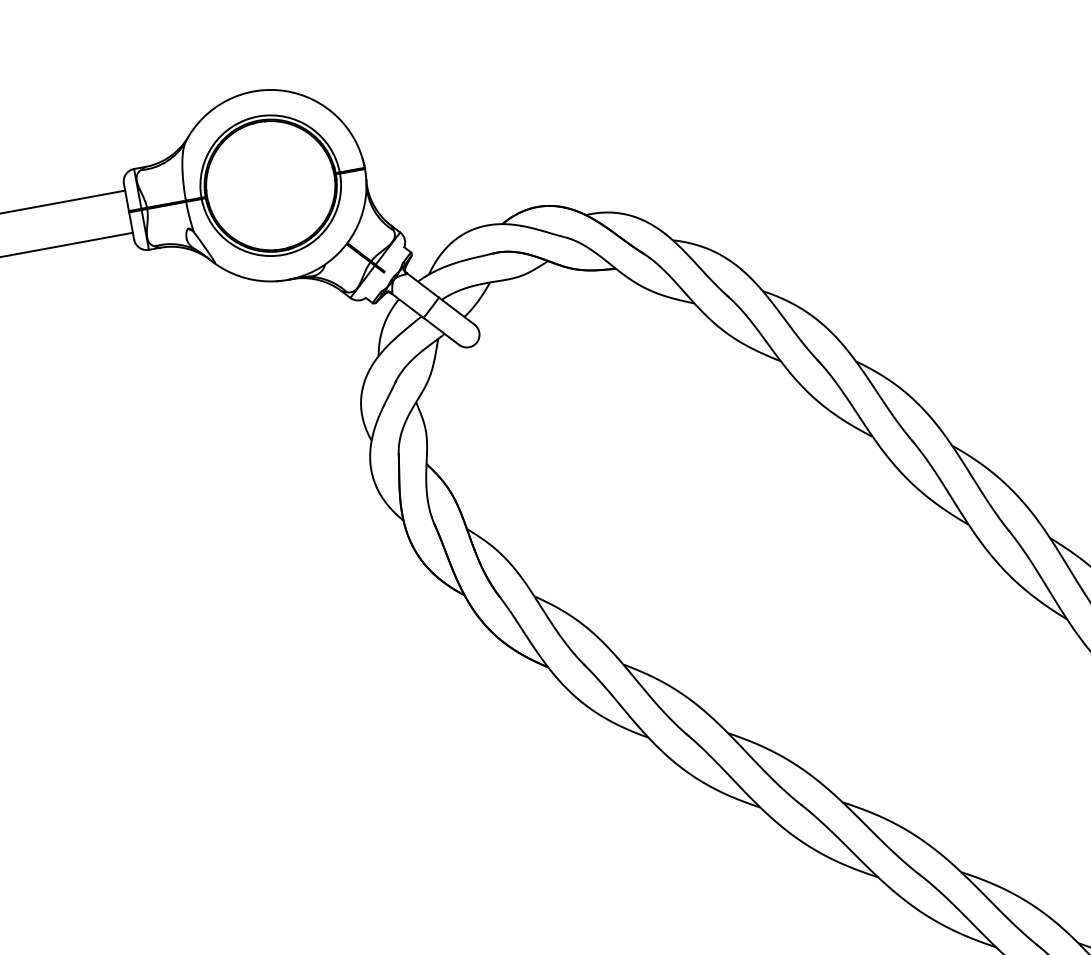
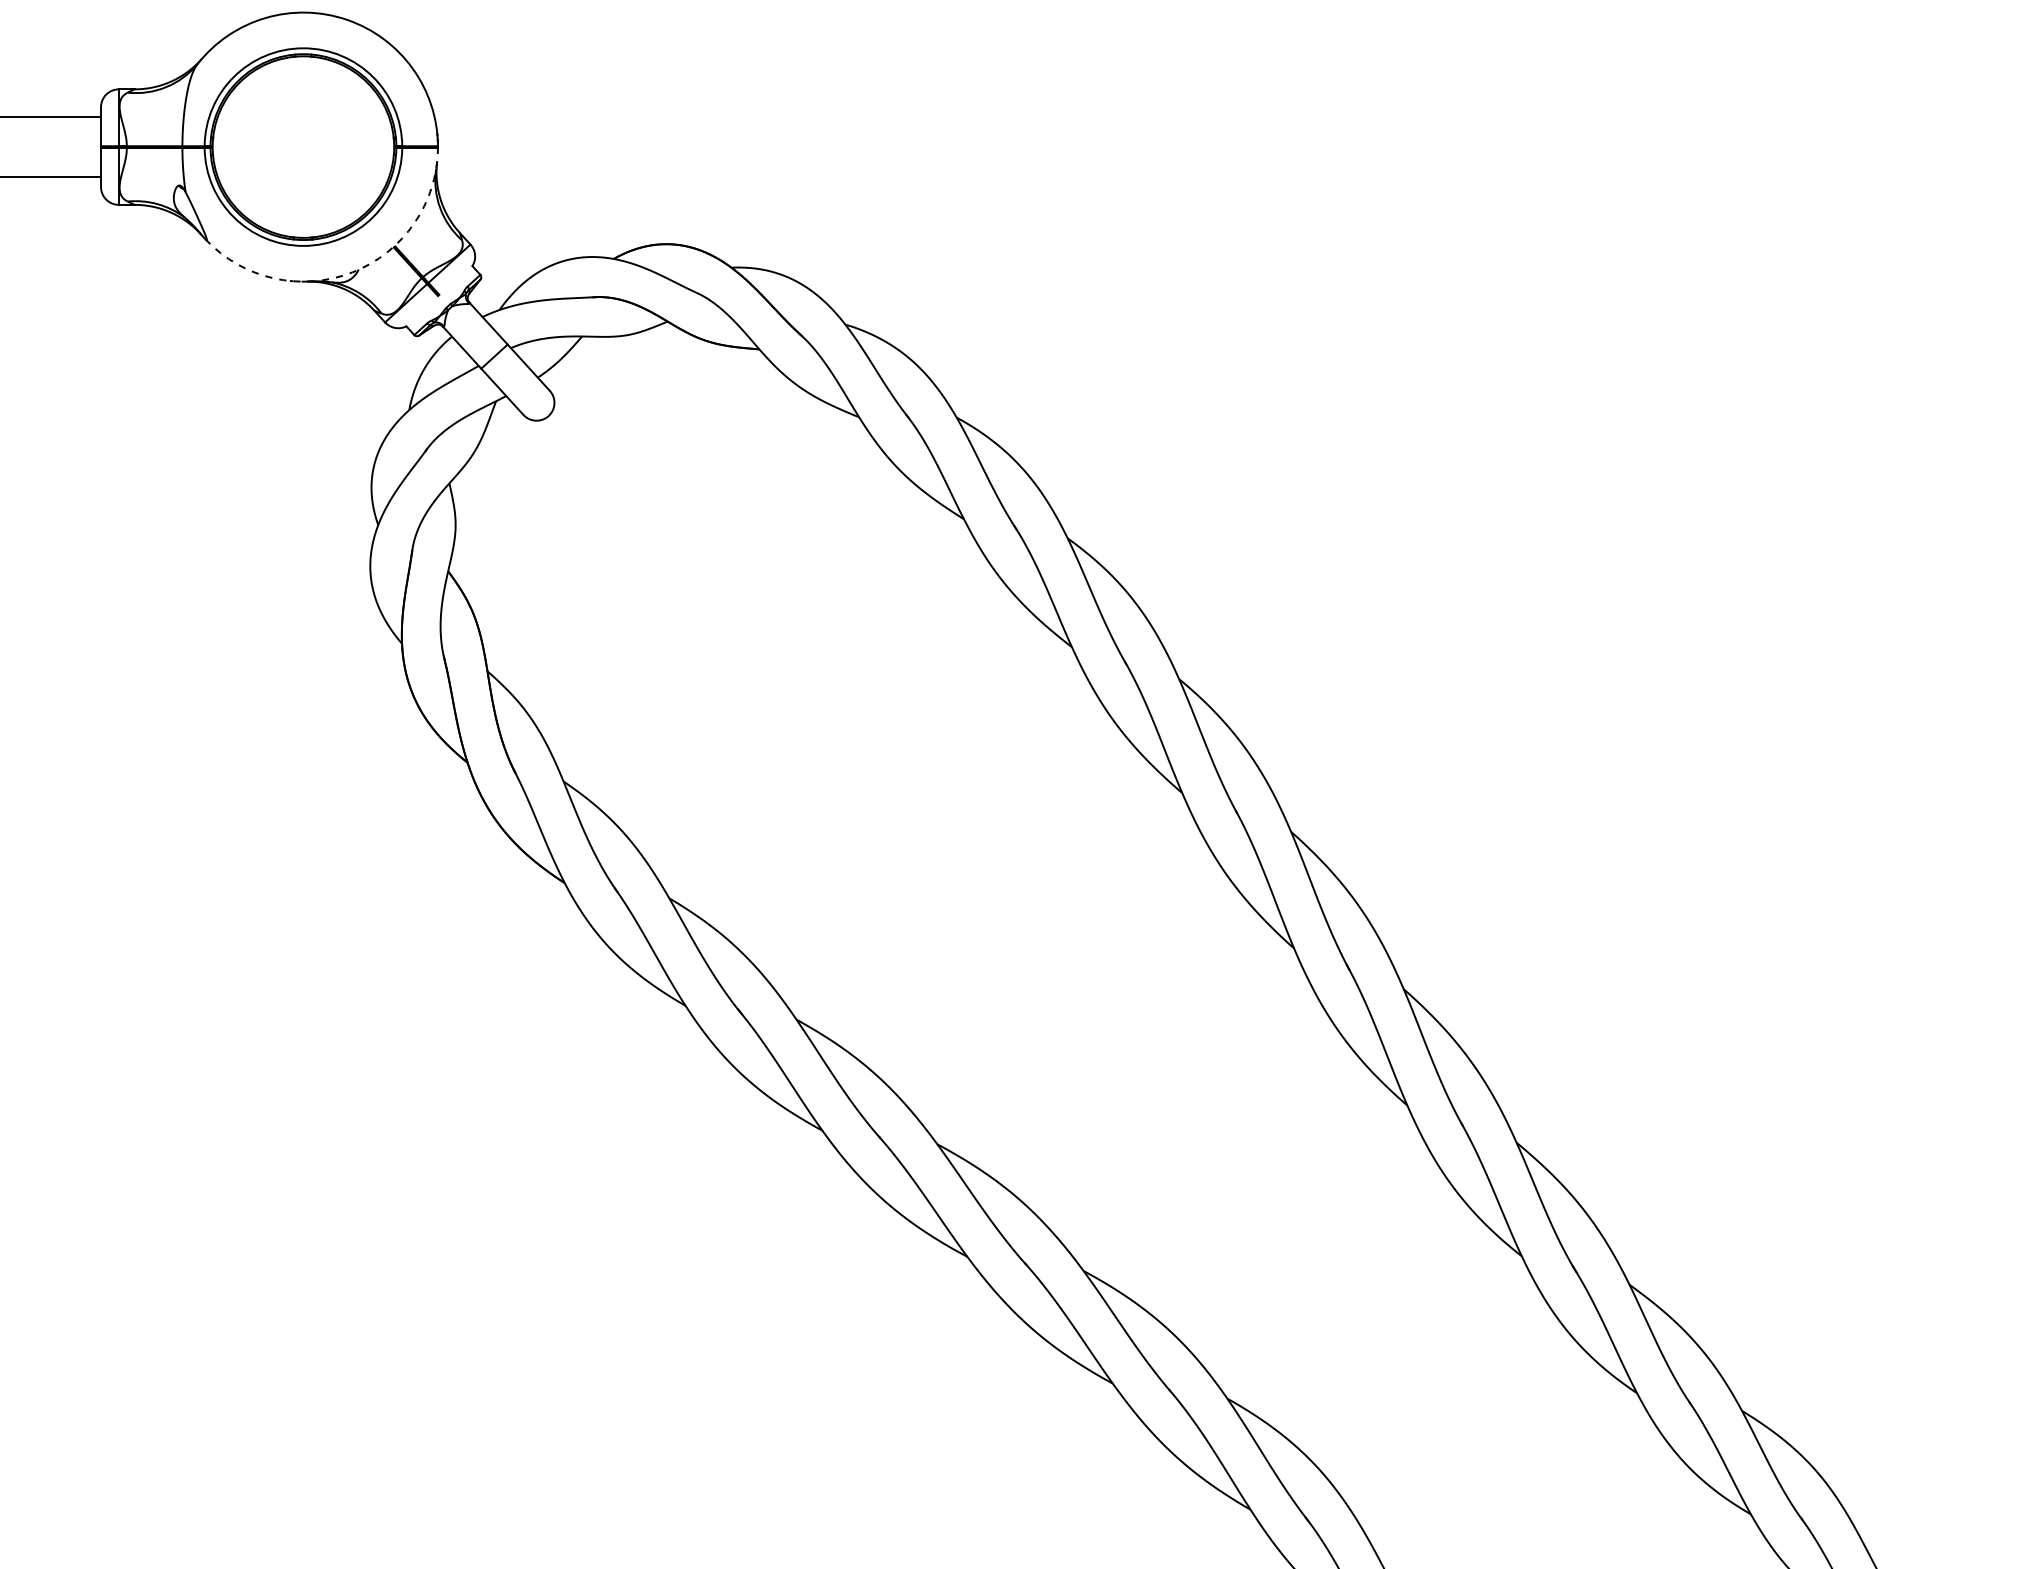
arc: (321, 267) -> (352, 272), solid -> dashed

